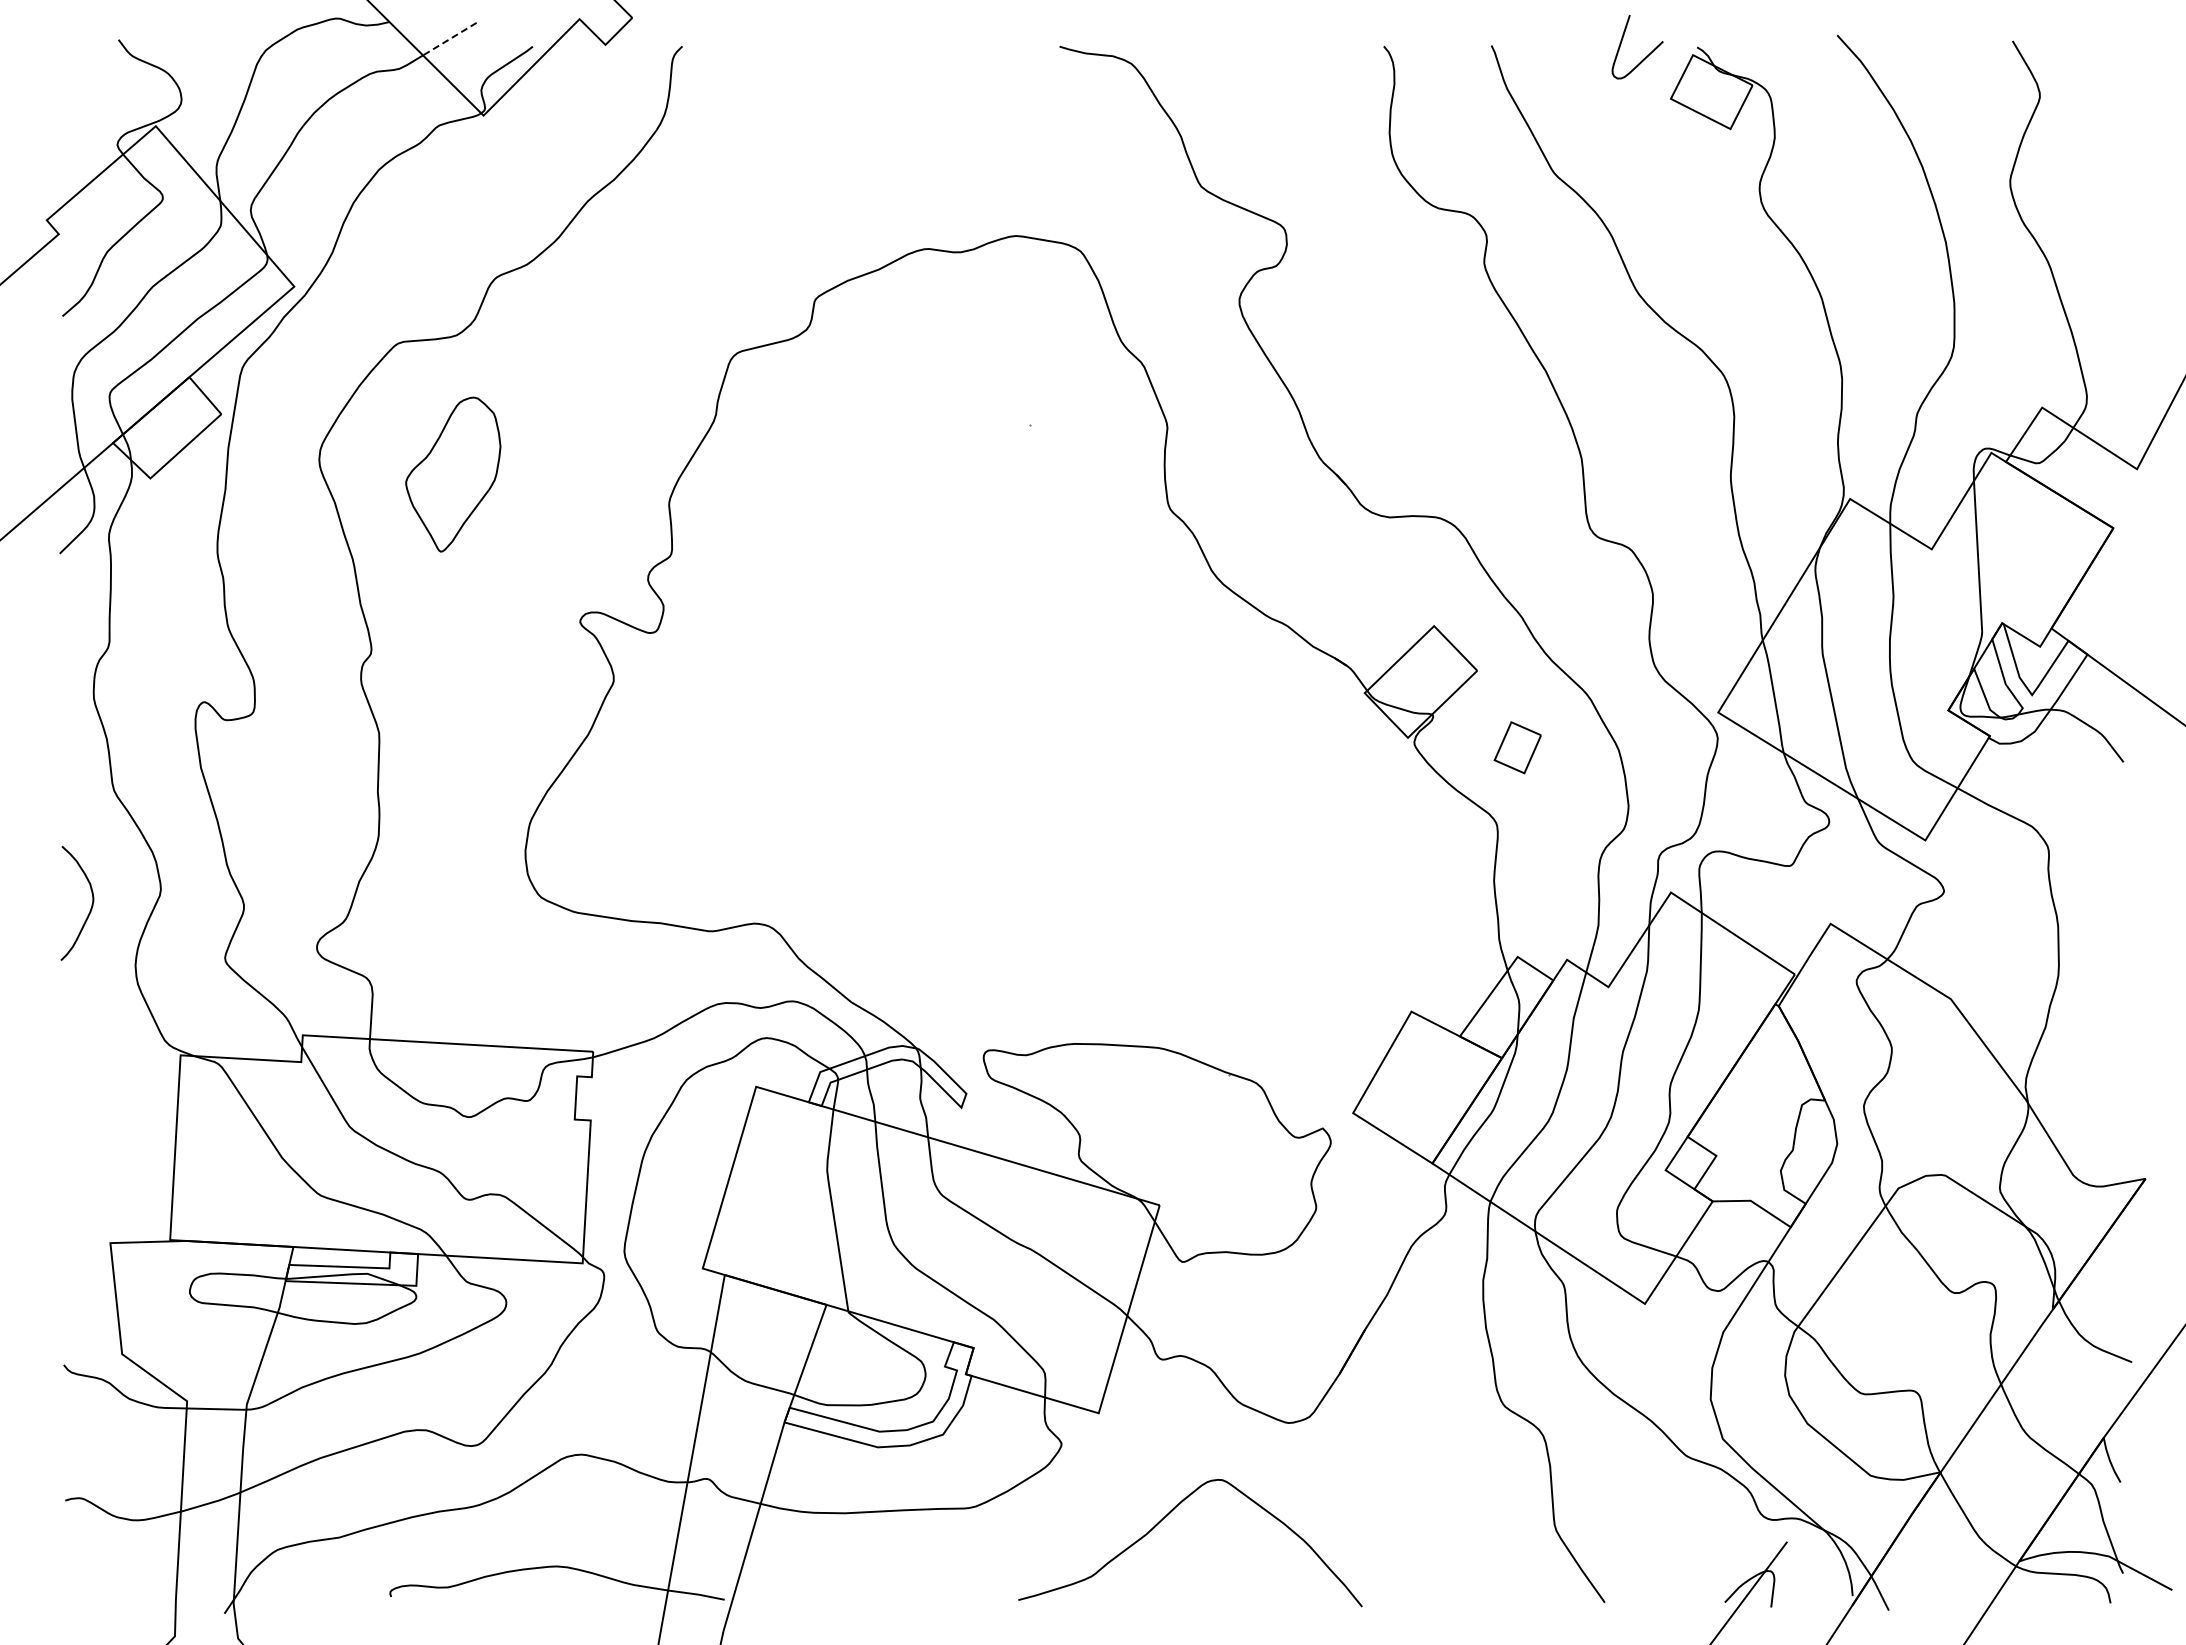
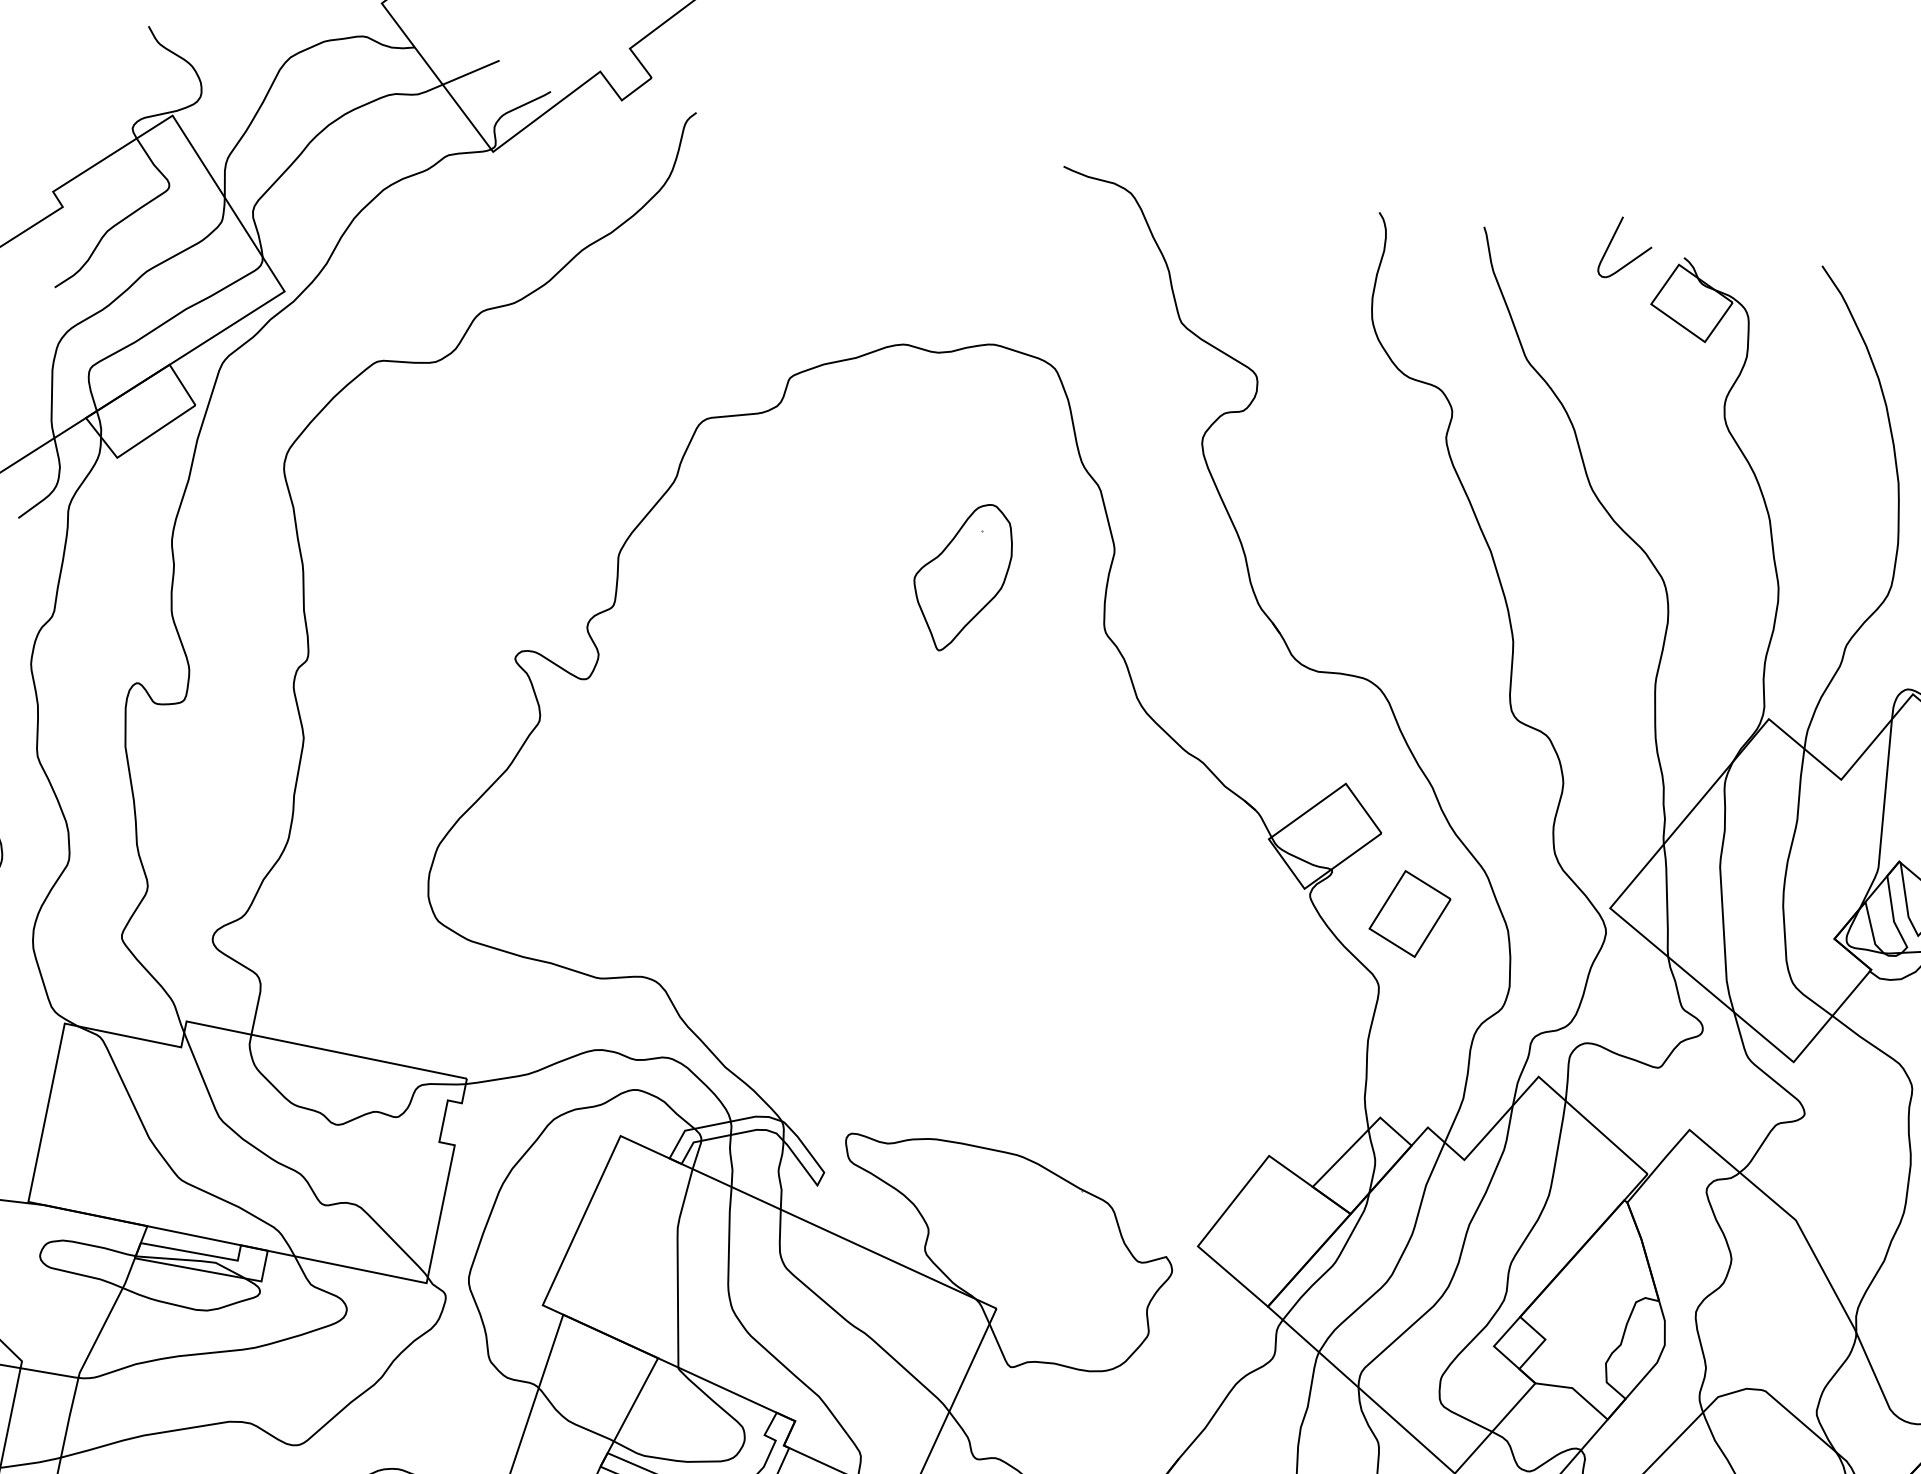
line: (449, 39) -> (470, 72), dashed -> solid
part: (453, 474) -> (961, 577), moved
part: (1517, 747) -> (1409, 913), size x1.67

